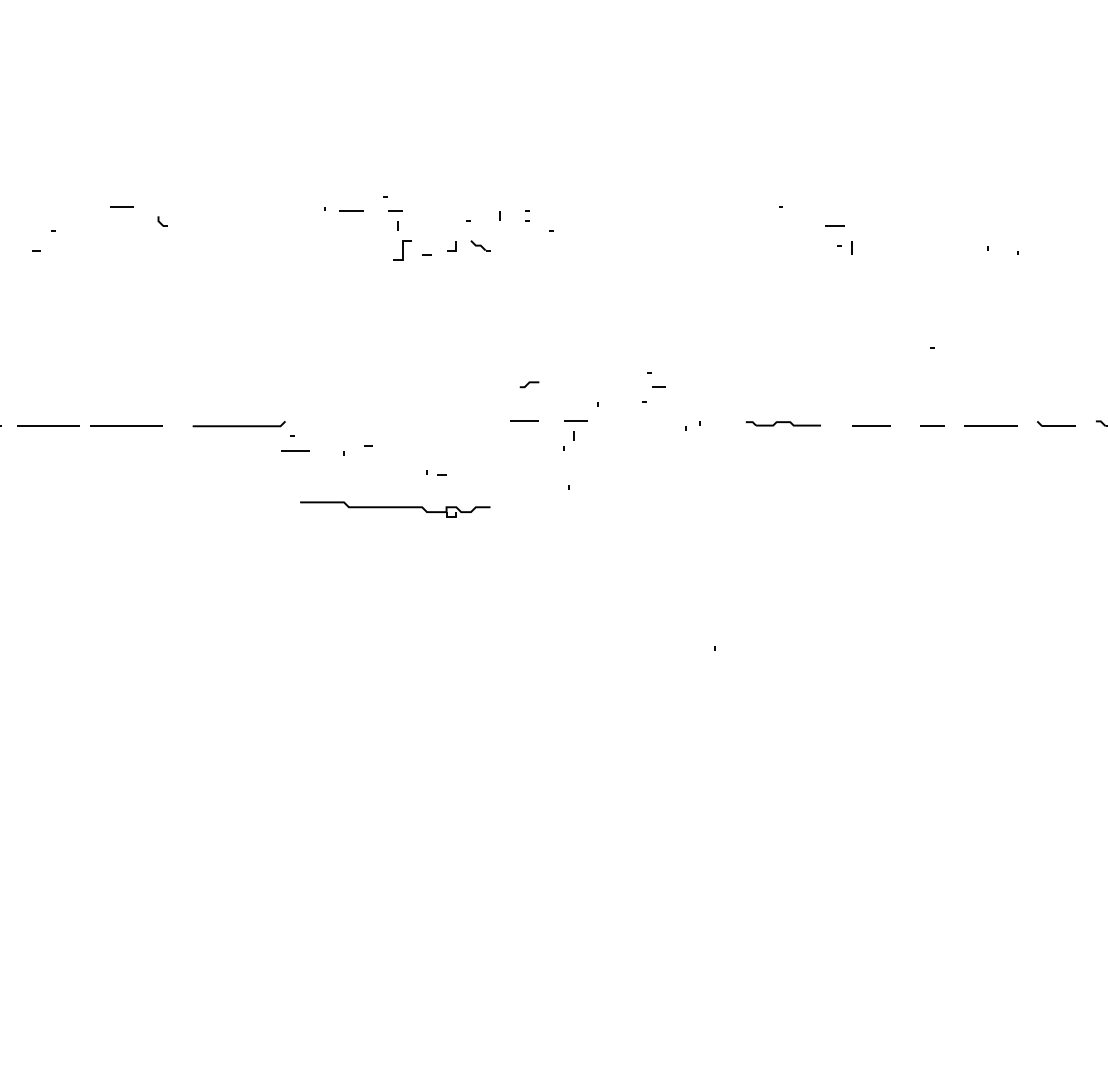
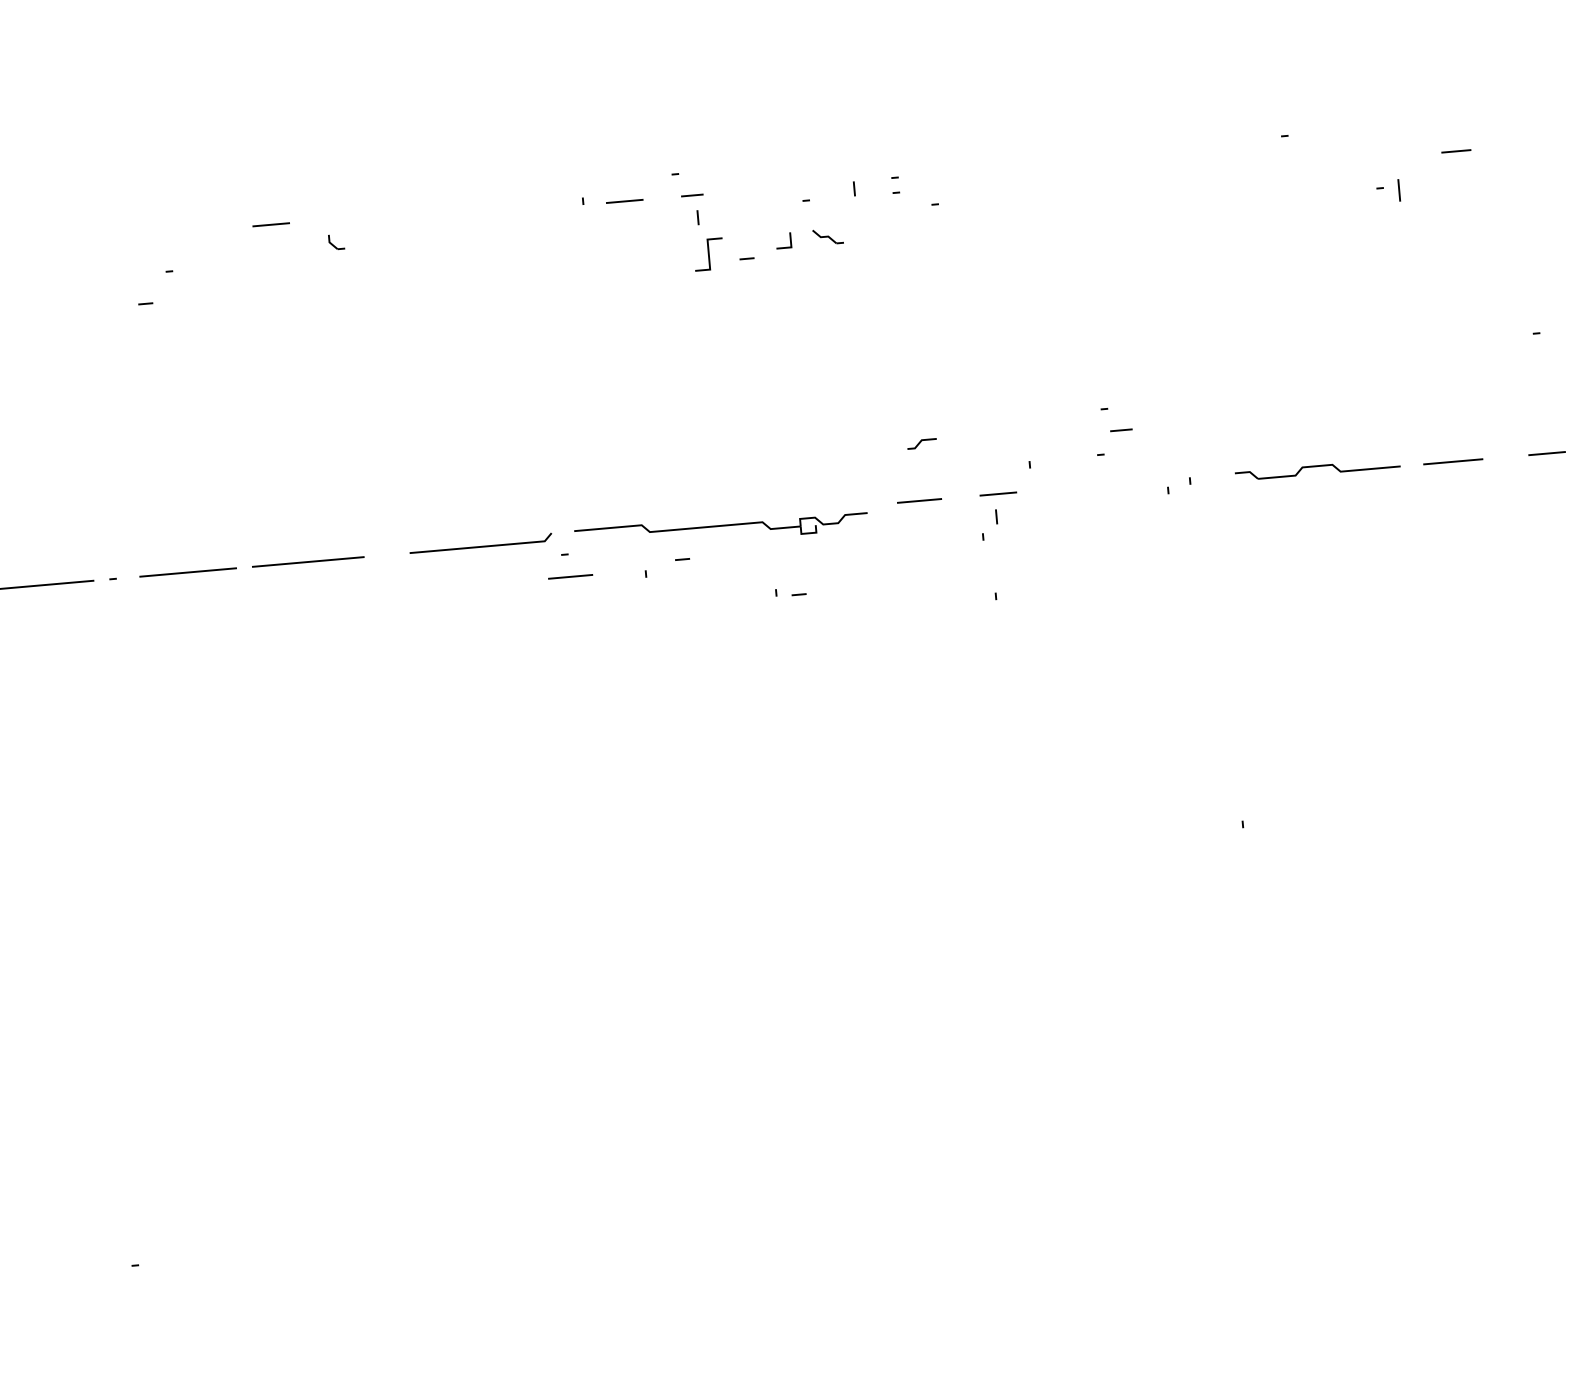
line: (834, 225) -> (1455, 150), moved
part: (783, 423) -> (1317, 469), size x1.43
part: (395, 509) -> (721, 529), moved

